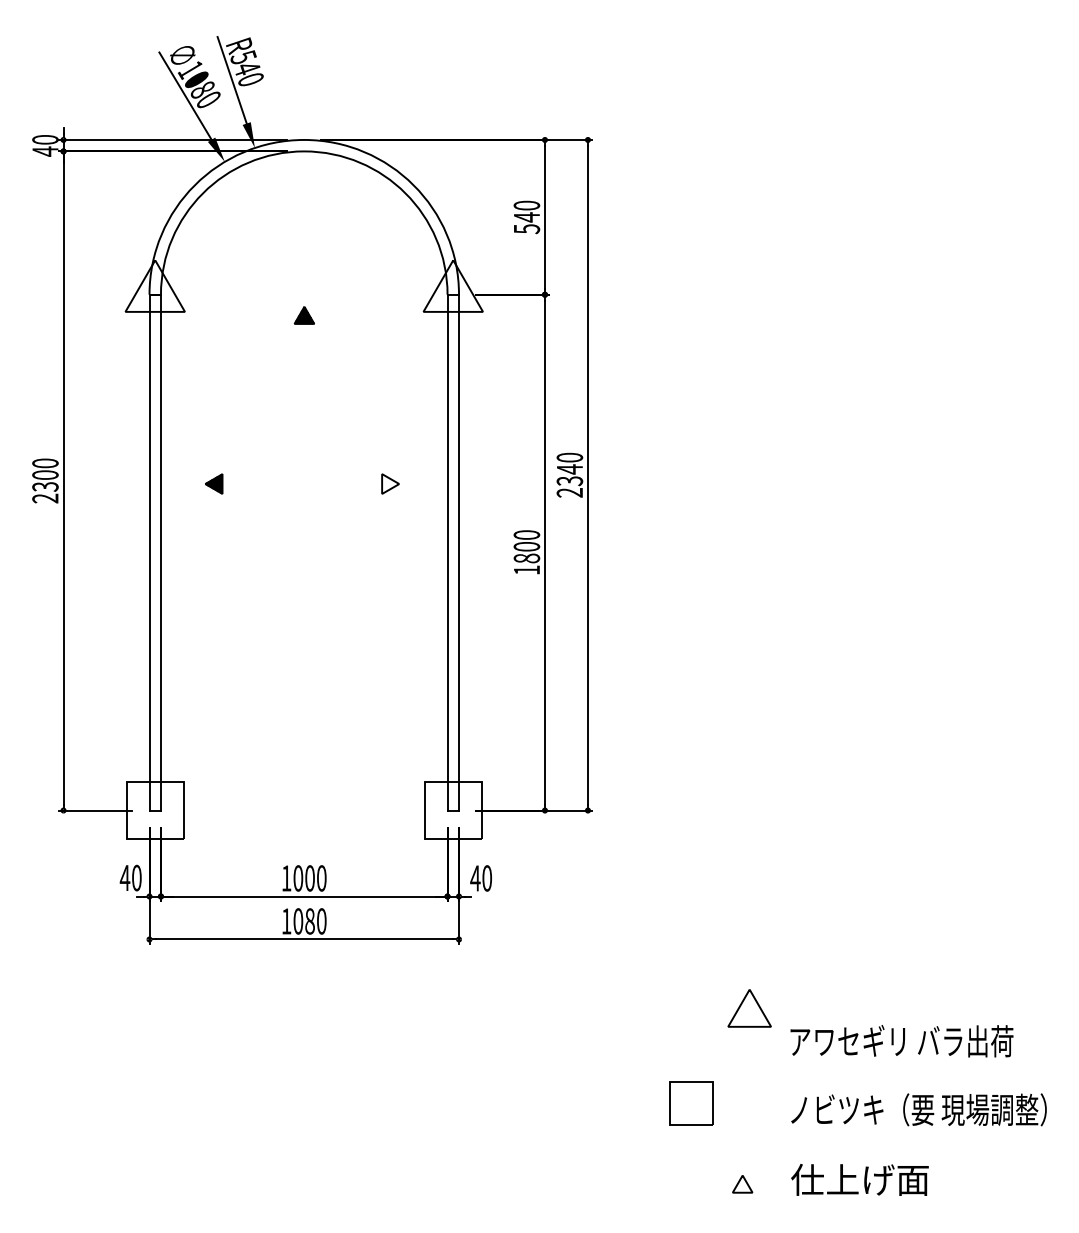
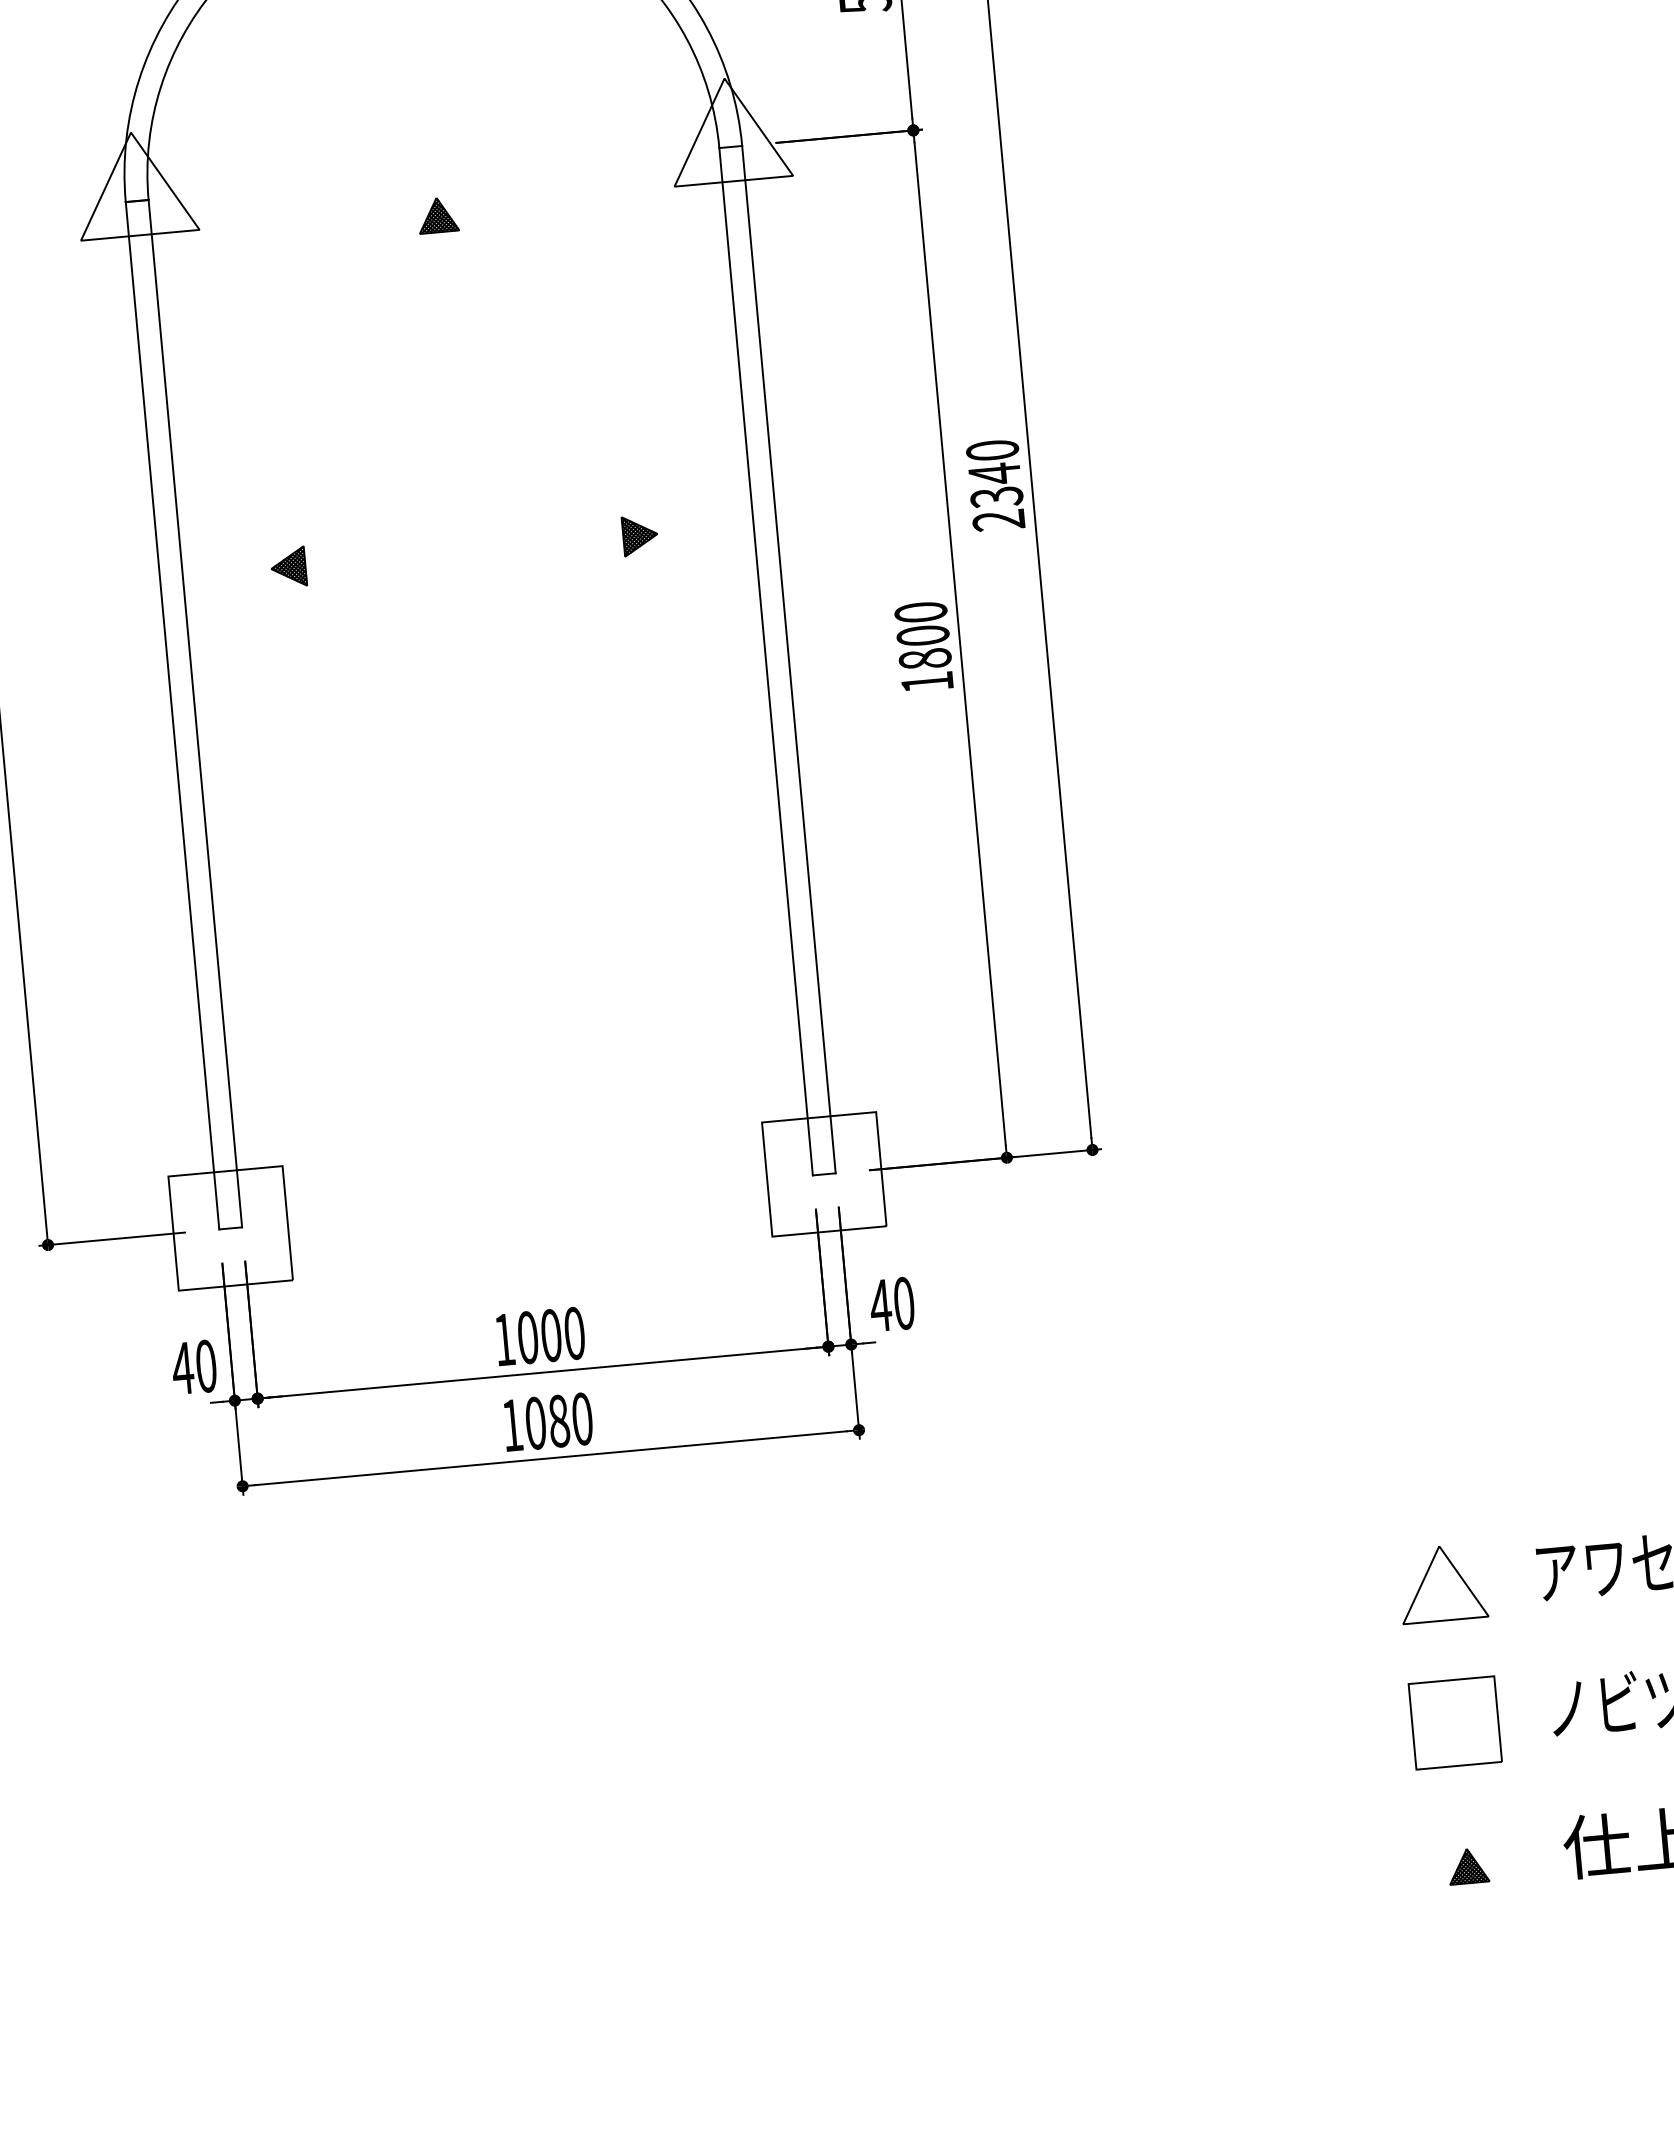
hatch: (390, 483) -> (639, 534), added
part: (749, 1008) -> (1442, 1583), moved
part: (691, 1103) -> (1455, 1723), moved
hatch: (742, 1183) -> (1467, 1864), added

